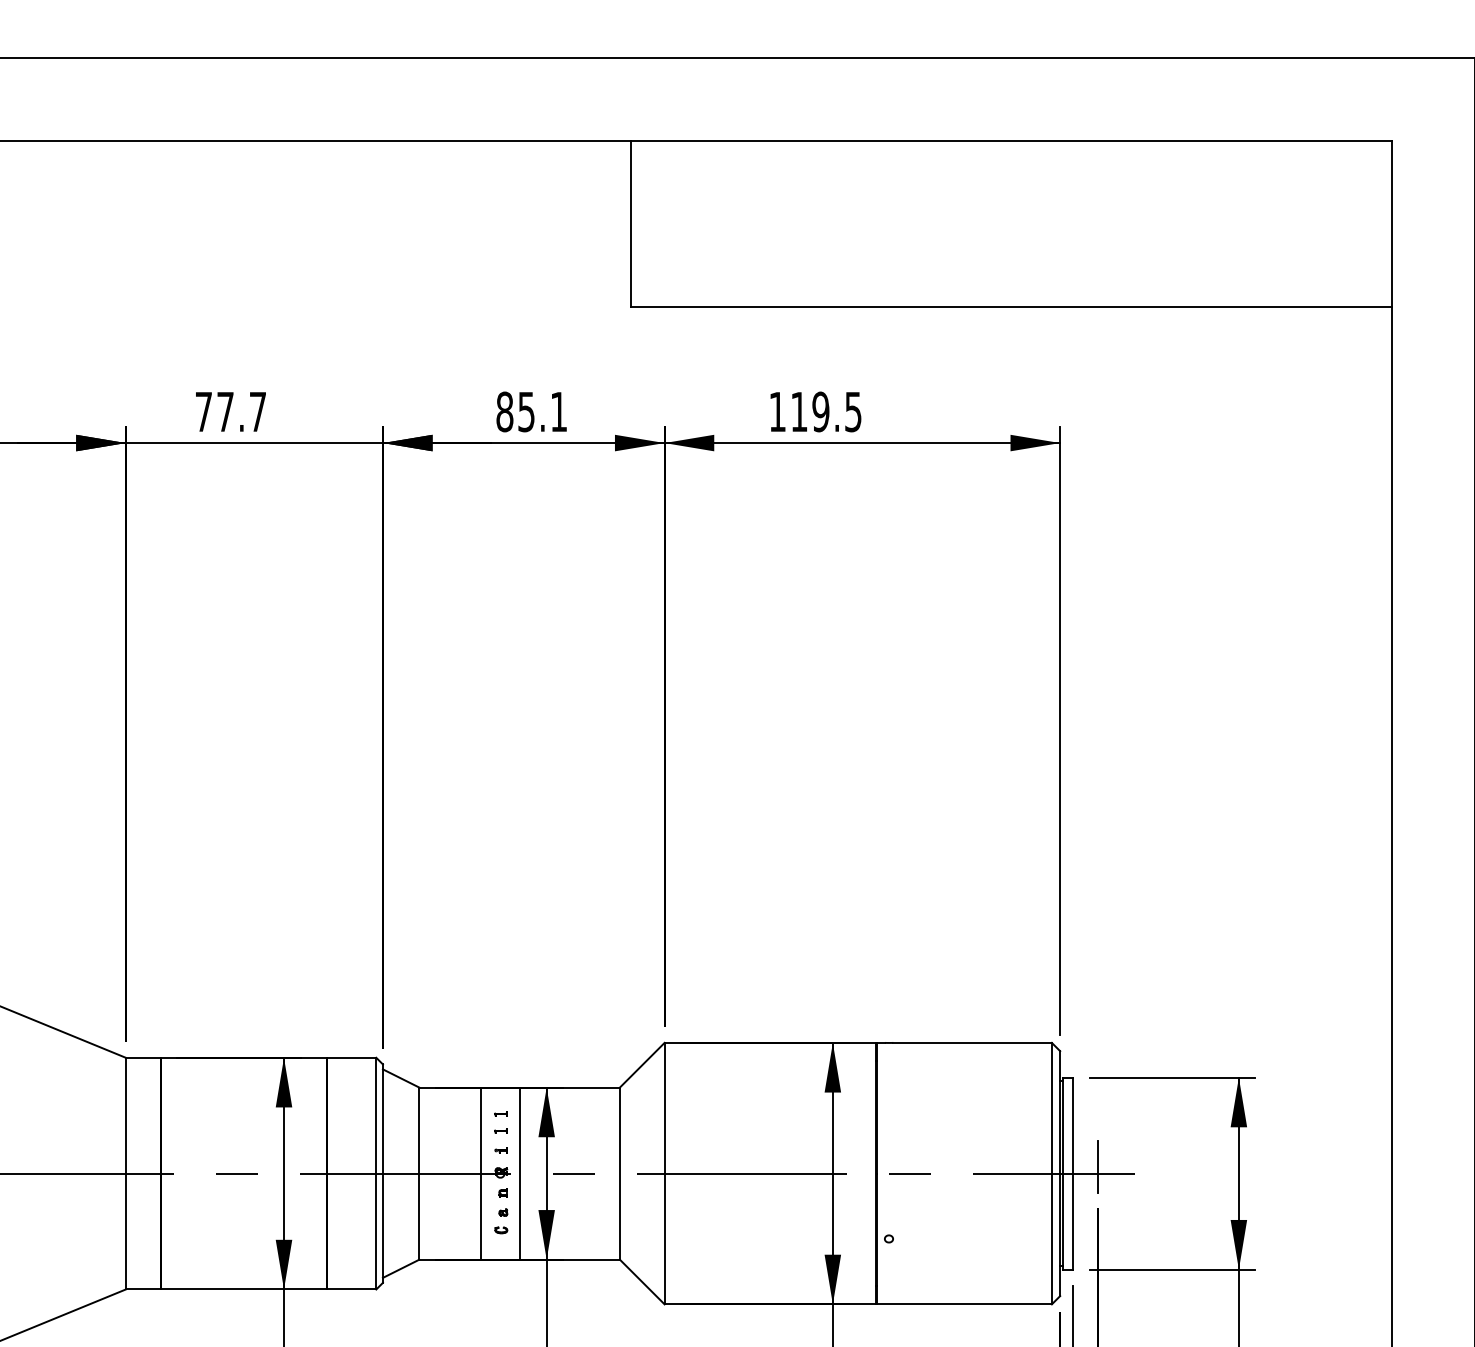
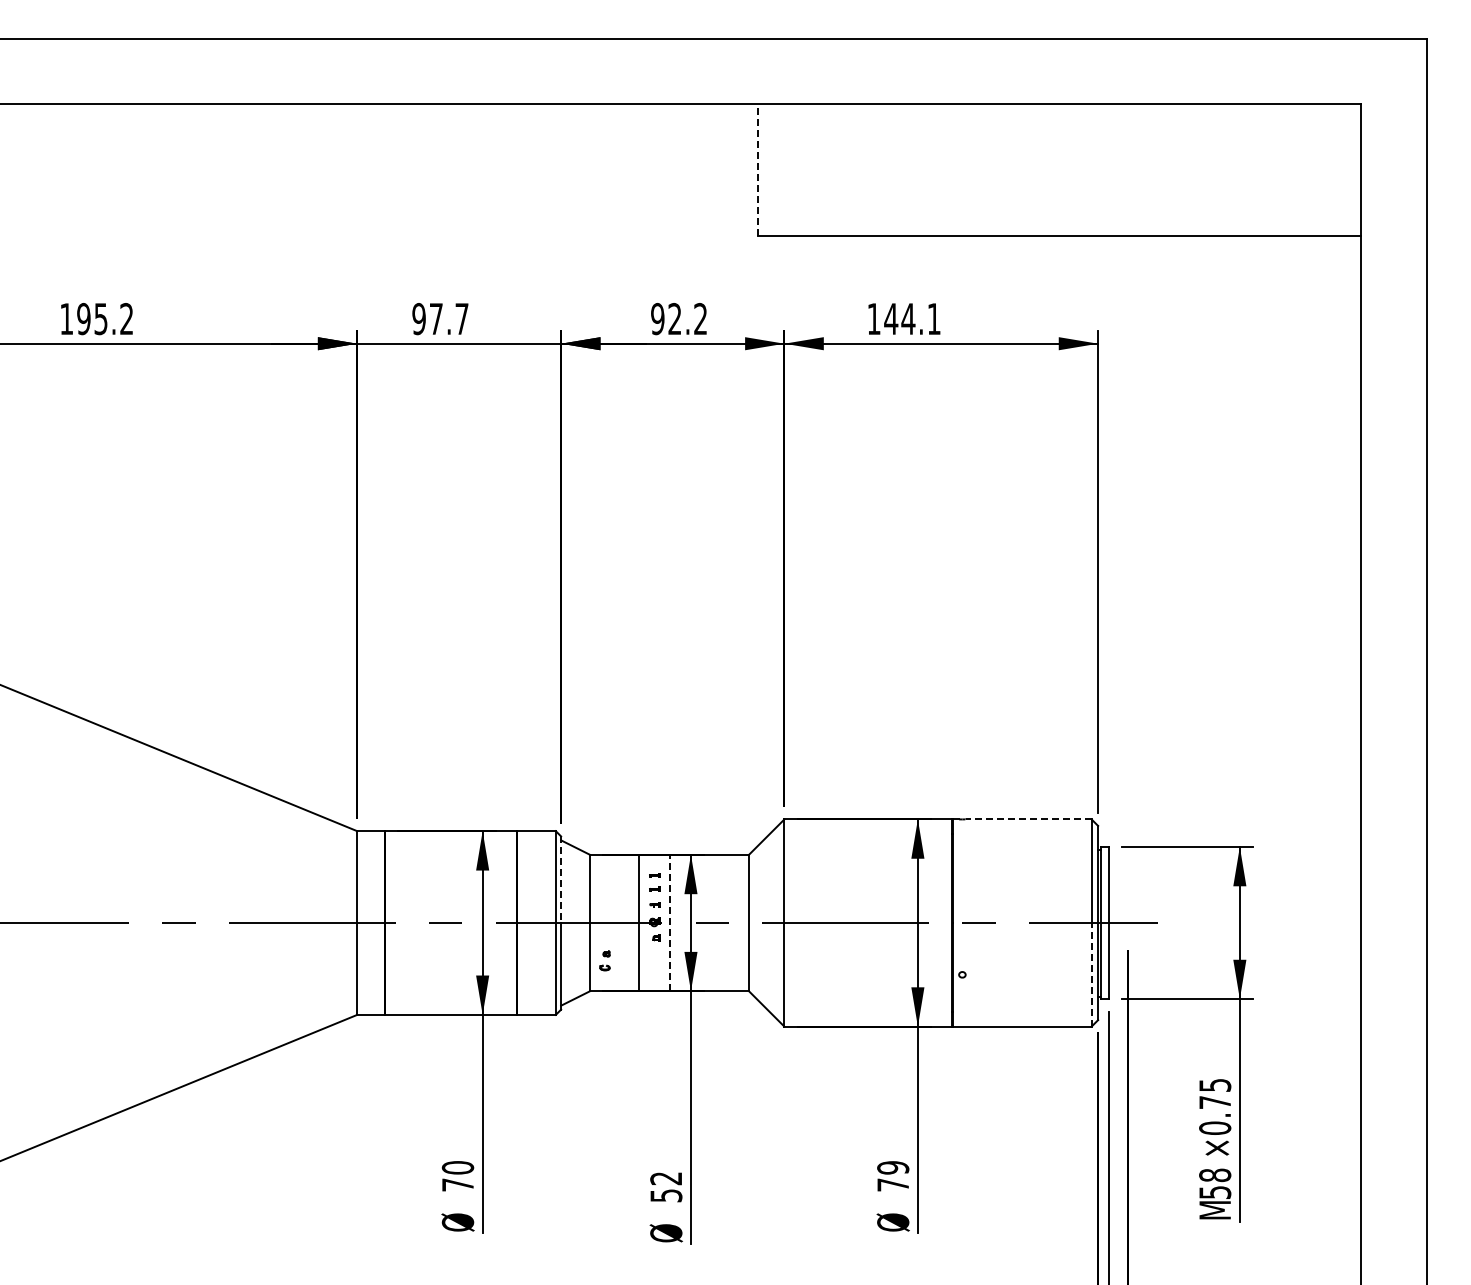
line: (630, 223) -> (757, 169), solid -> dashed
text: (826, 411) -> (912, 318), 119.5 -> 144.1
text: (203, 412) -> (418, 319), 77.7 -> 97.7
text: (530, 412) -> (678, 319), 85.1 -> 92.2
line: (972, 1043) -> (1028, 819), solid -> dashed
line: (383, 1119) -> (561, 880), solid -> dashed
line: (1098, 1166) -> (1128, 917), removed
line: (520, 1172) -> (670, 922), solid -> dashed
part: (500, 1220) -> (604, 960), moved
line: (1051, 1238) -> (1091, 974), solid -> dashed

